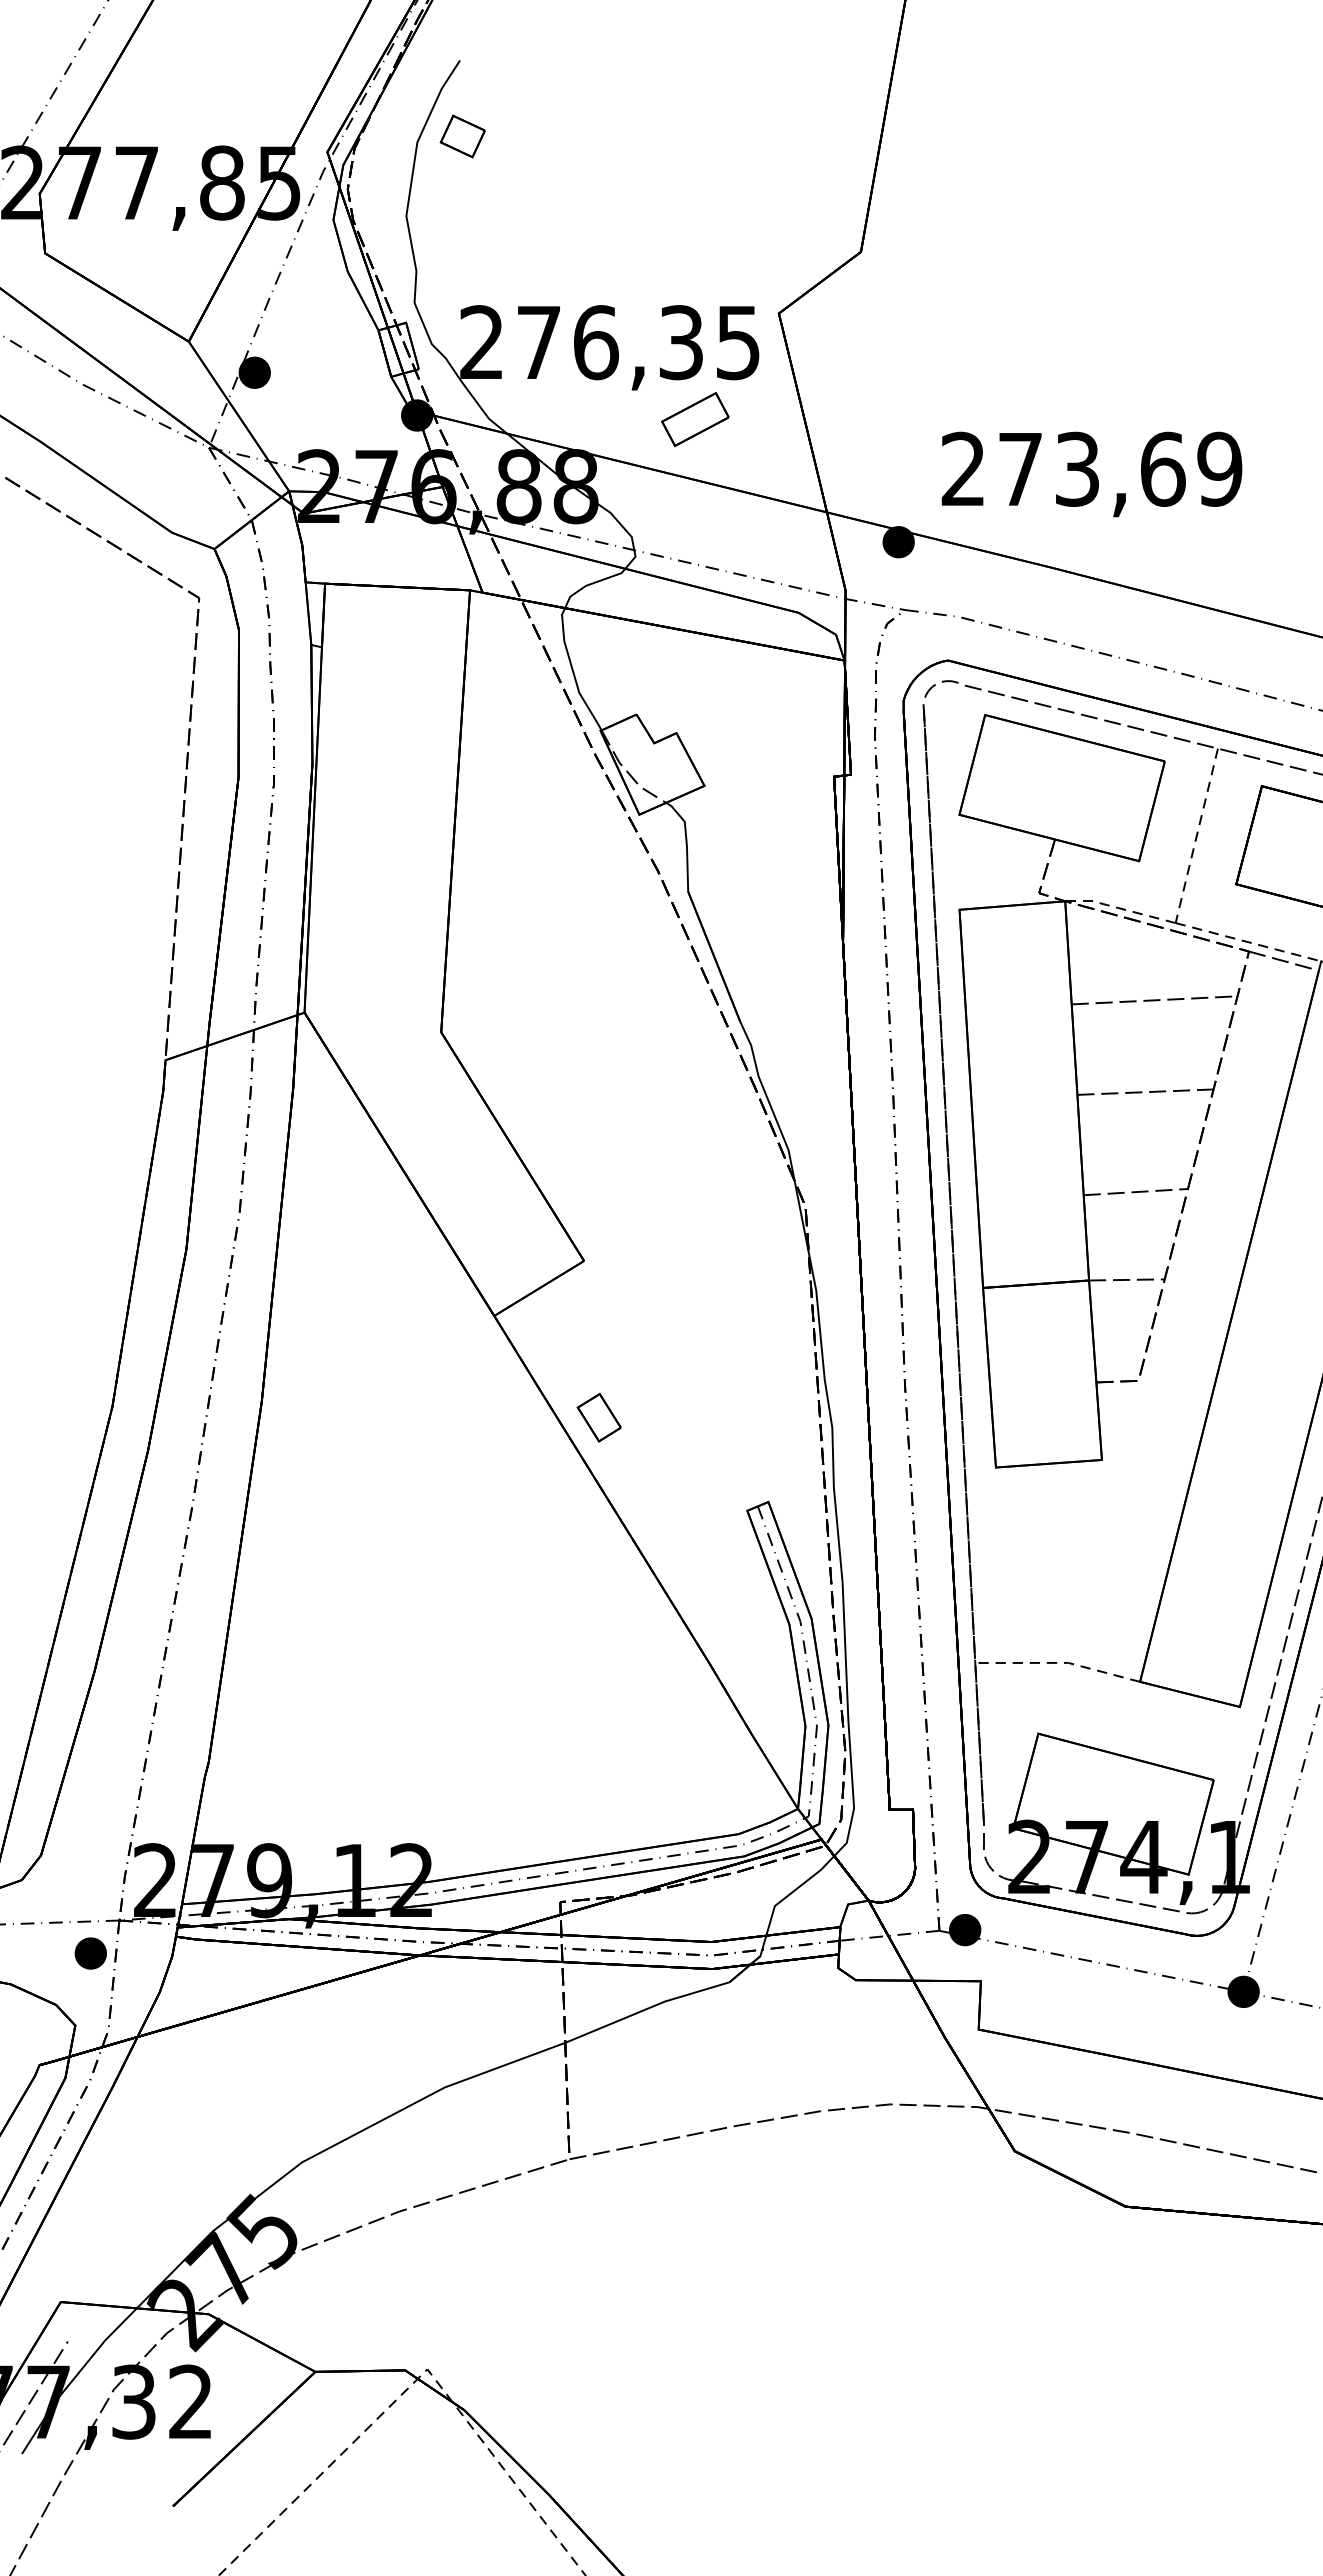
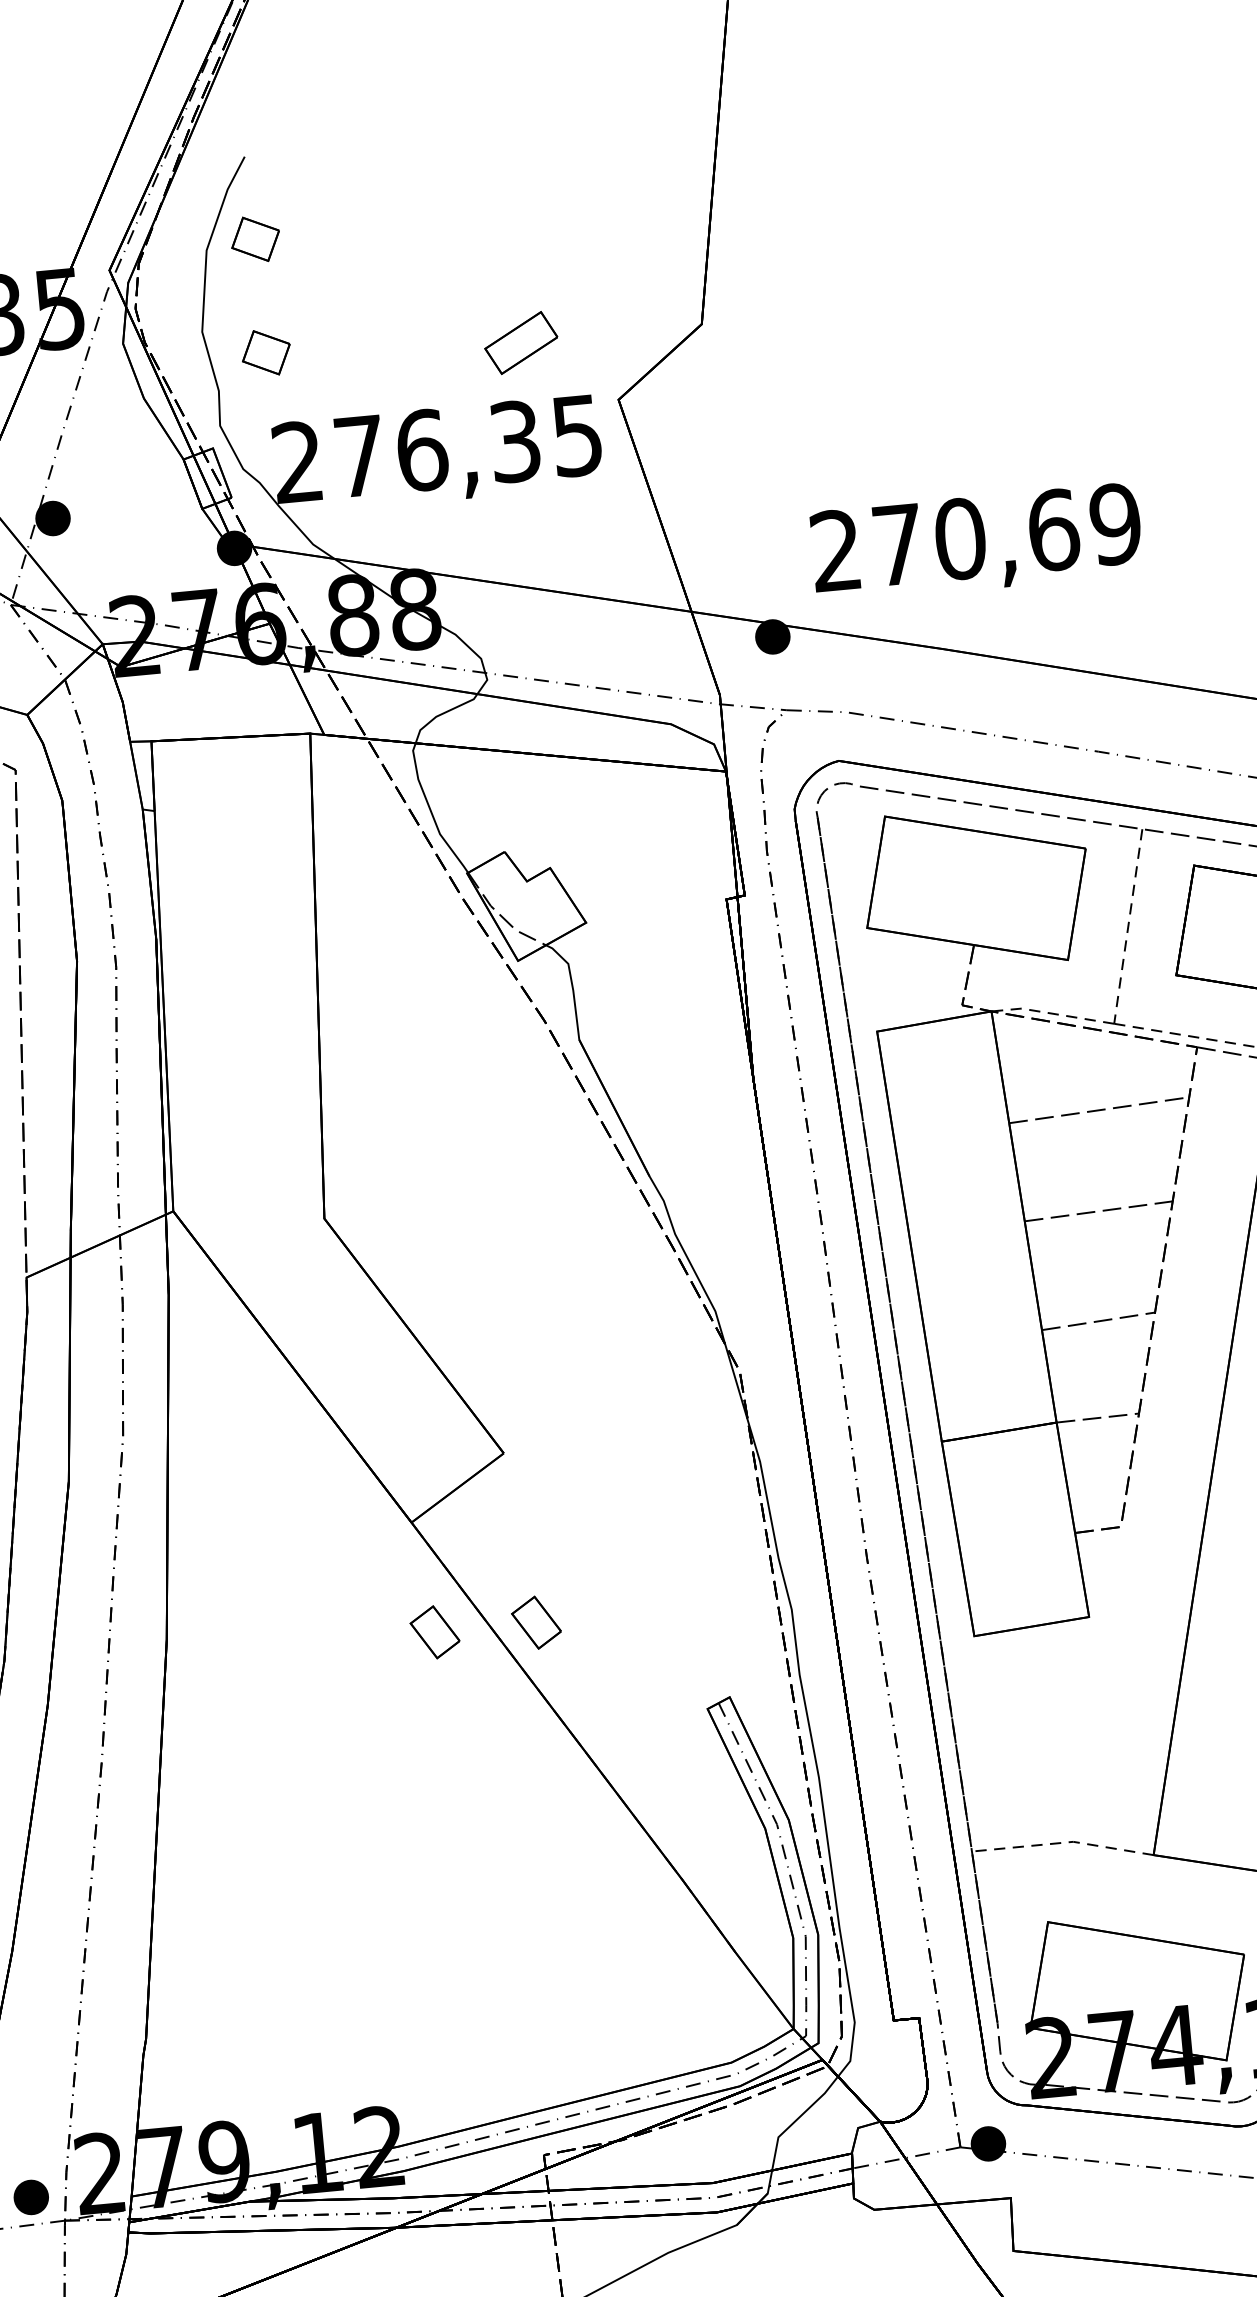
part: (462, 240) -> (265, 352), added
part: (695, 419) -> (521, 342), moved
text: (1077, 468) -> (960, 538), 273,69 -> 270,69
part: (505, 1417) -> (434, 1632), added
part: (90, 1953) -> (30, 2197), moved

